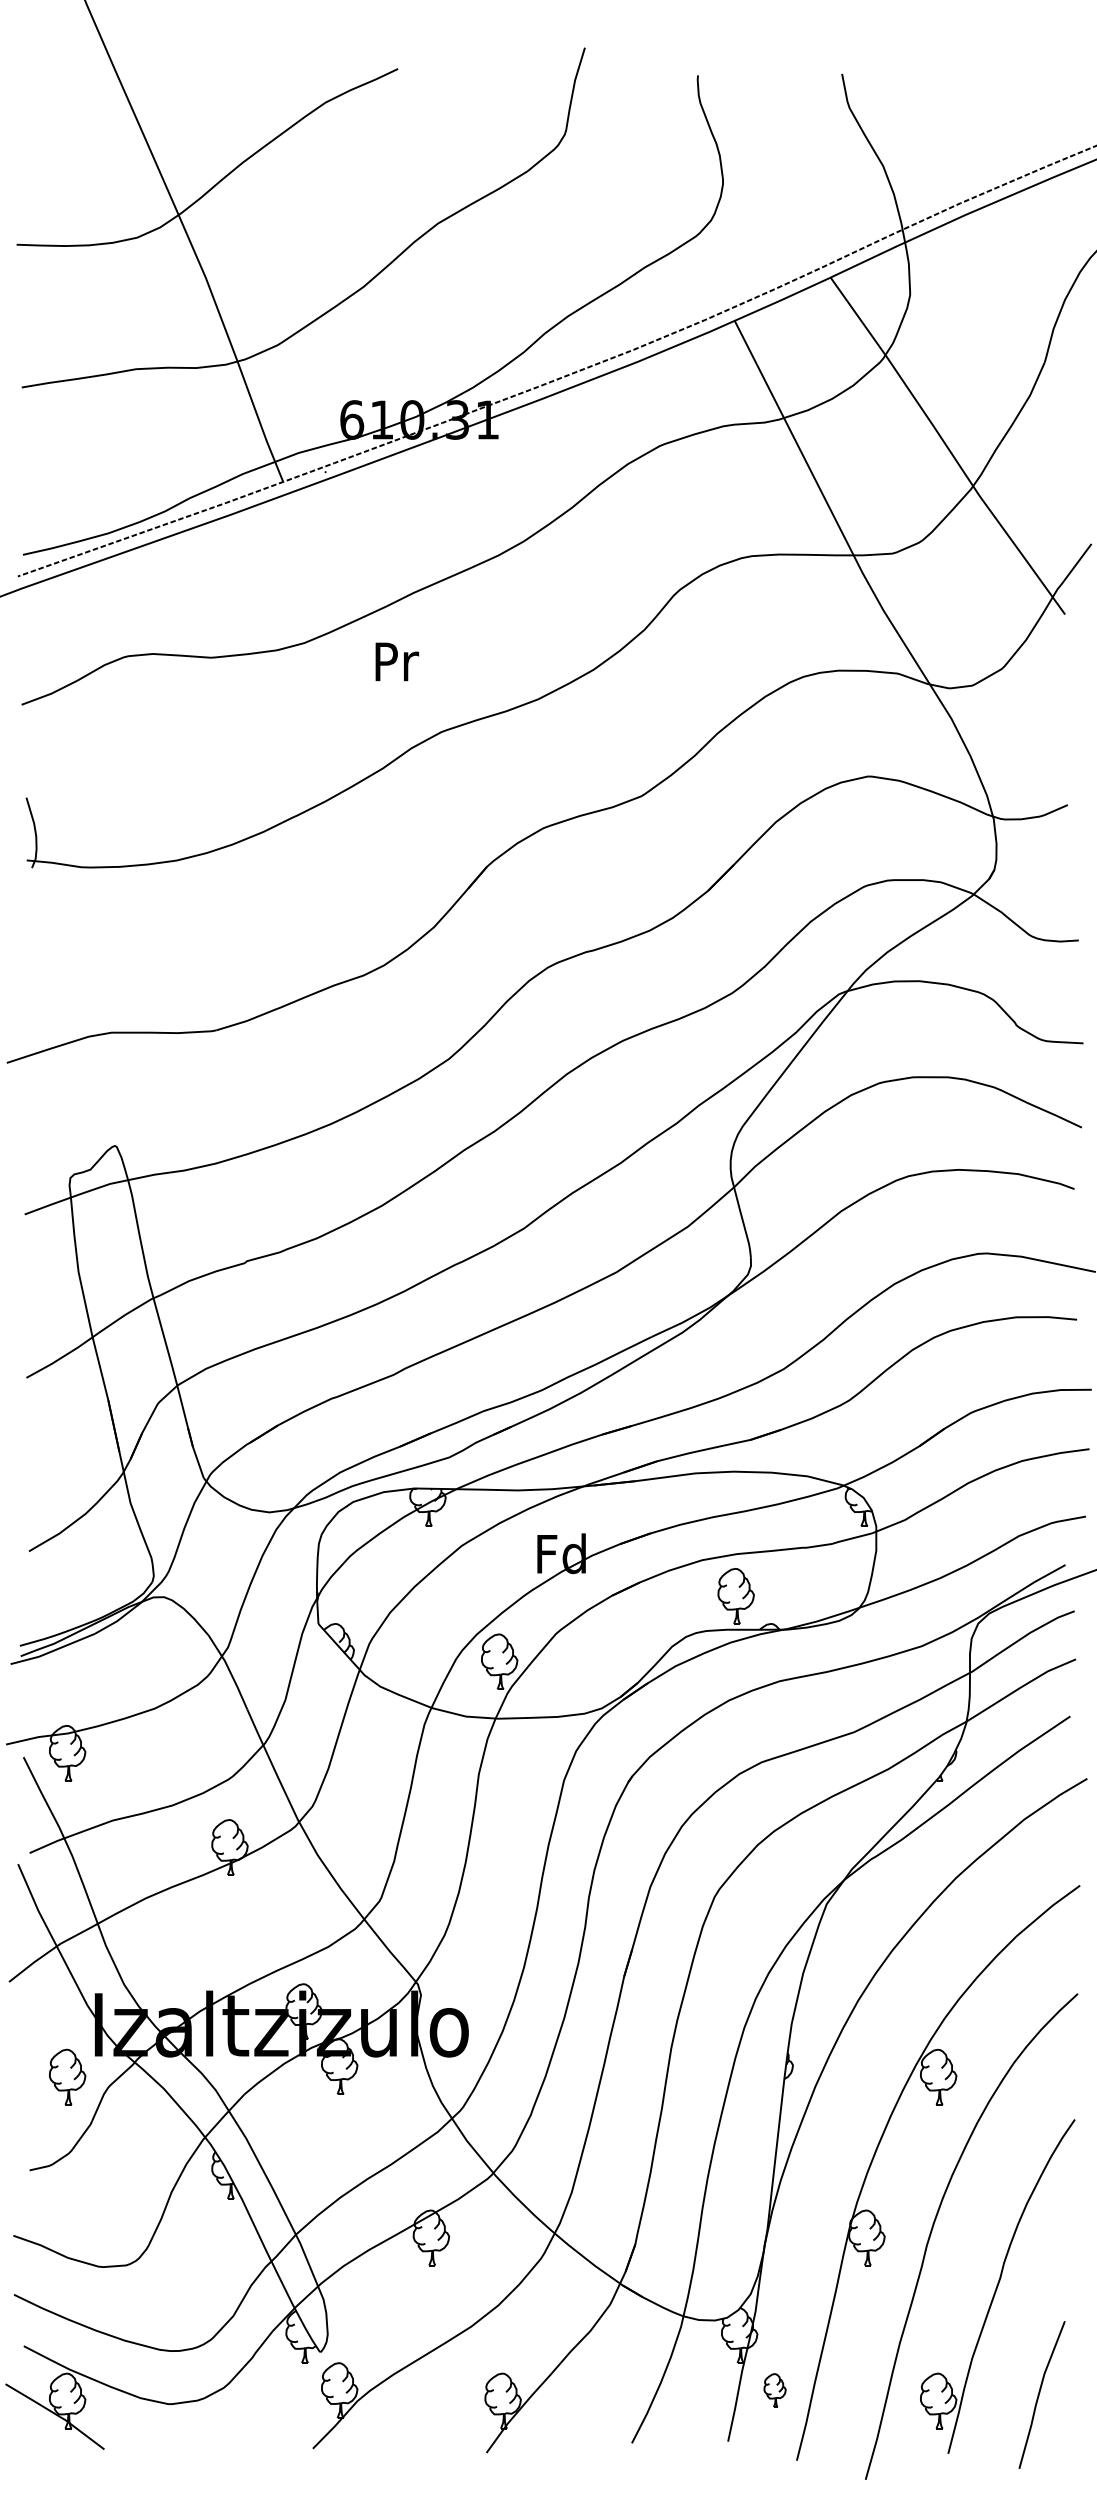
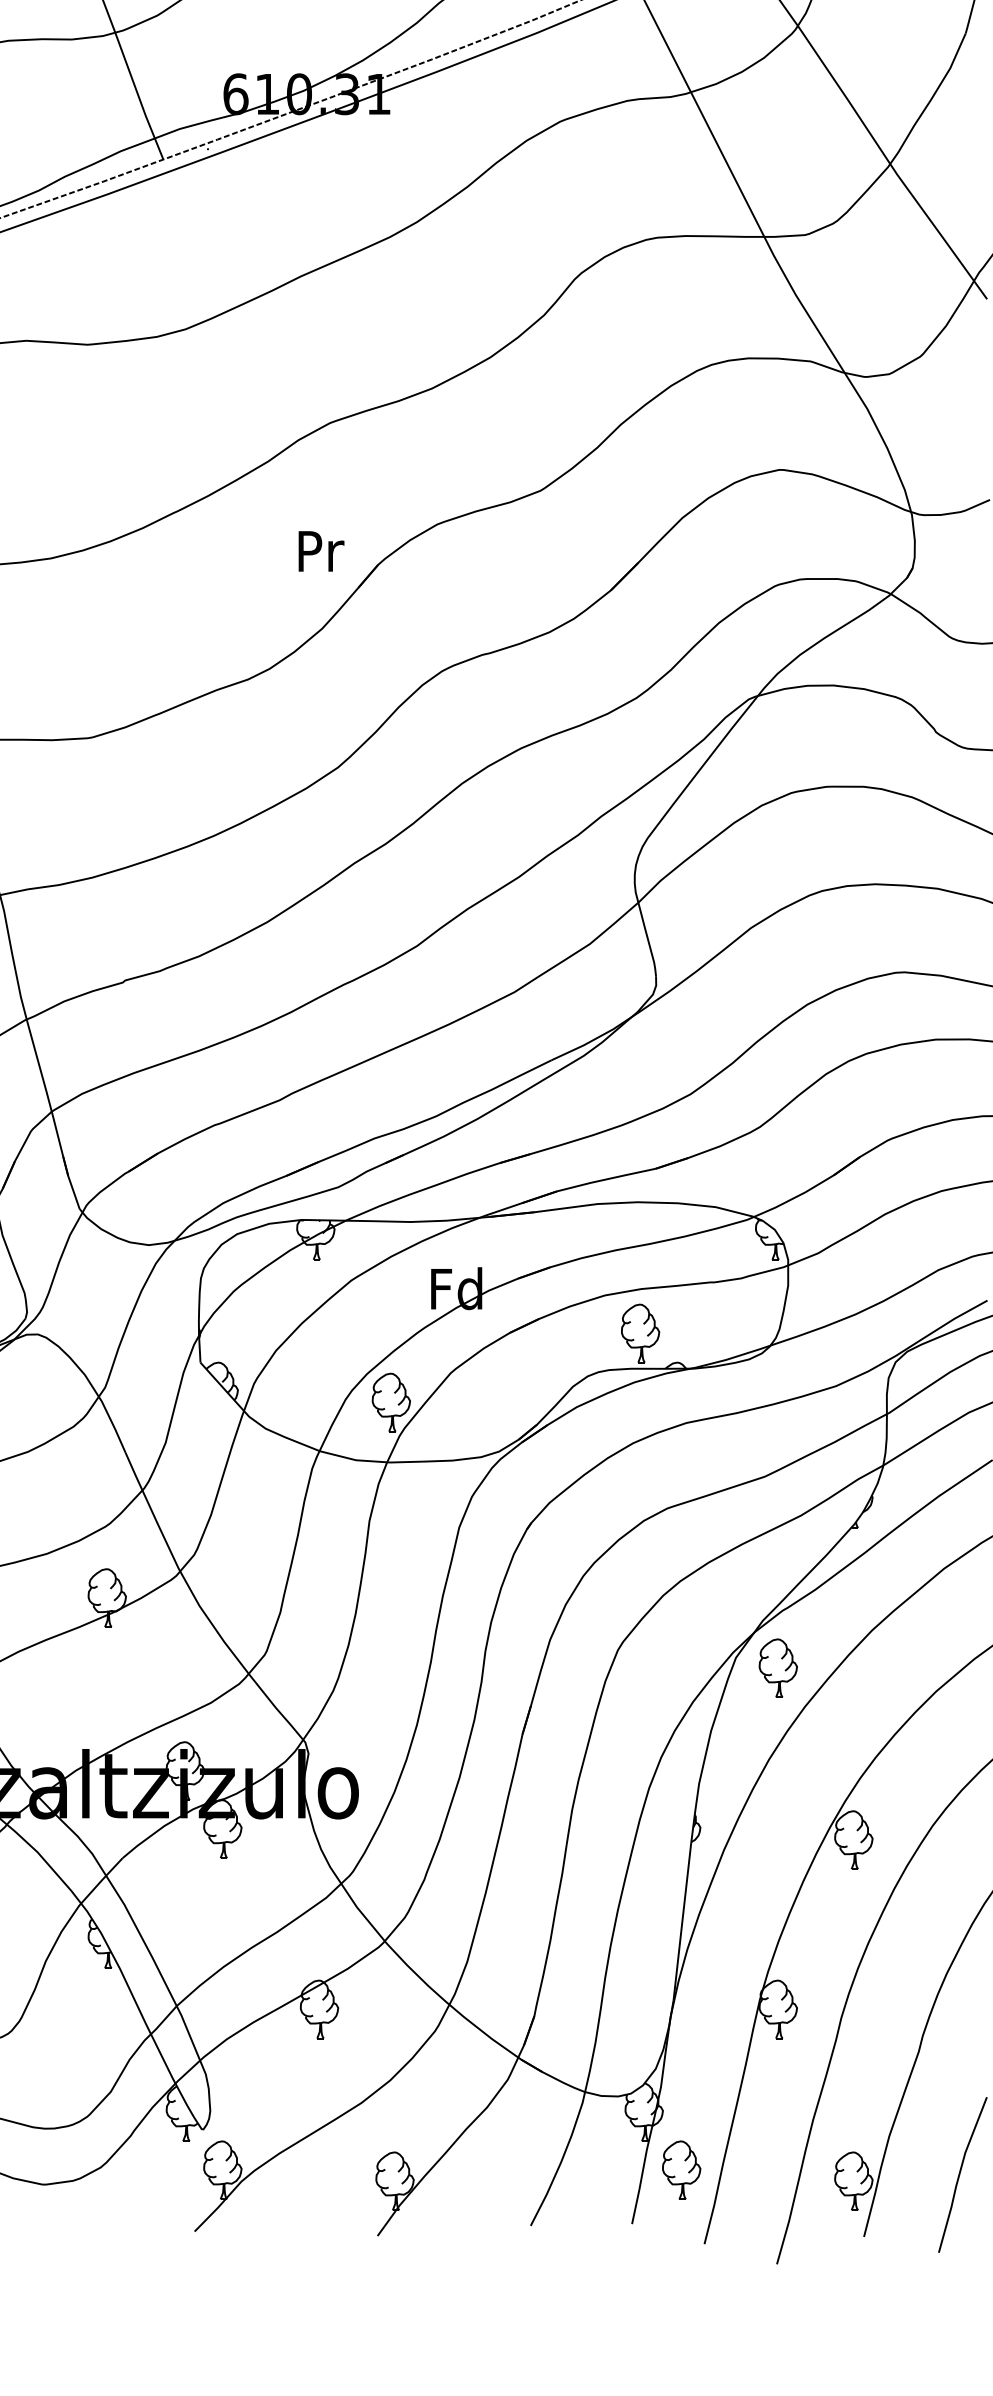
text: (396, 661) -> (320, 550), moved
part: (866, 1913) -> (777, 1667), added
part: (774, 2390) -> (680, 2170), size x1.67

